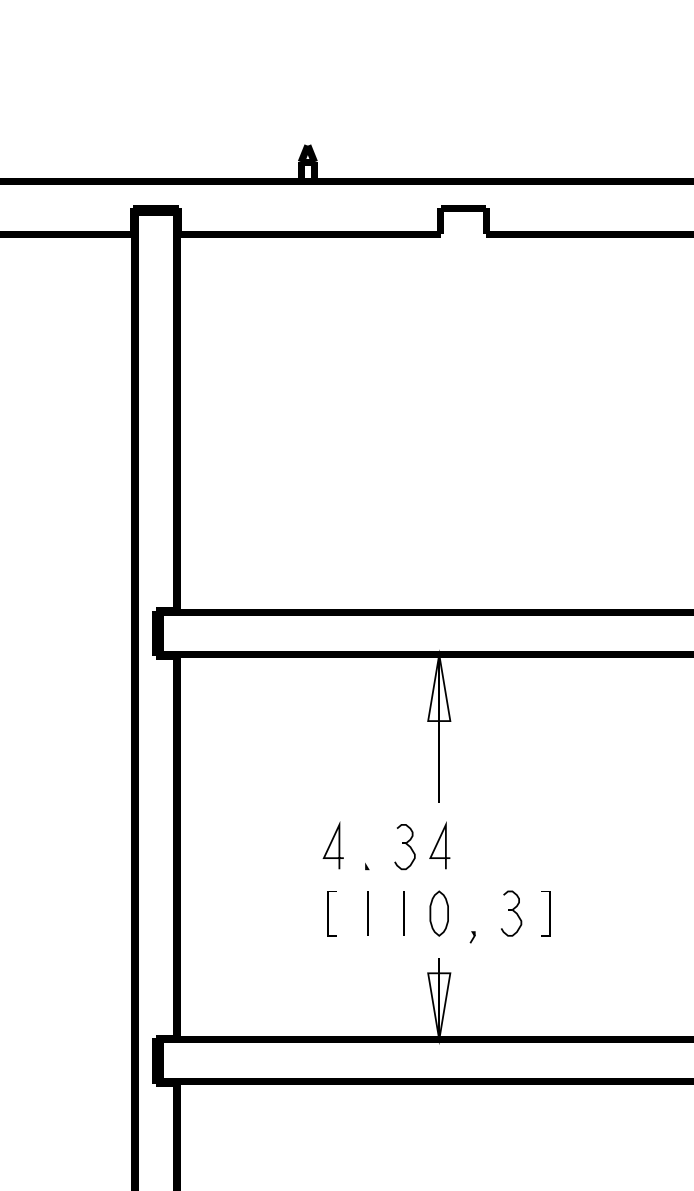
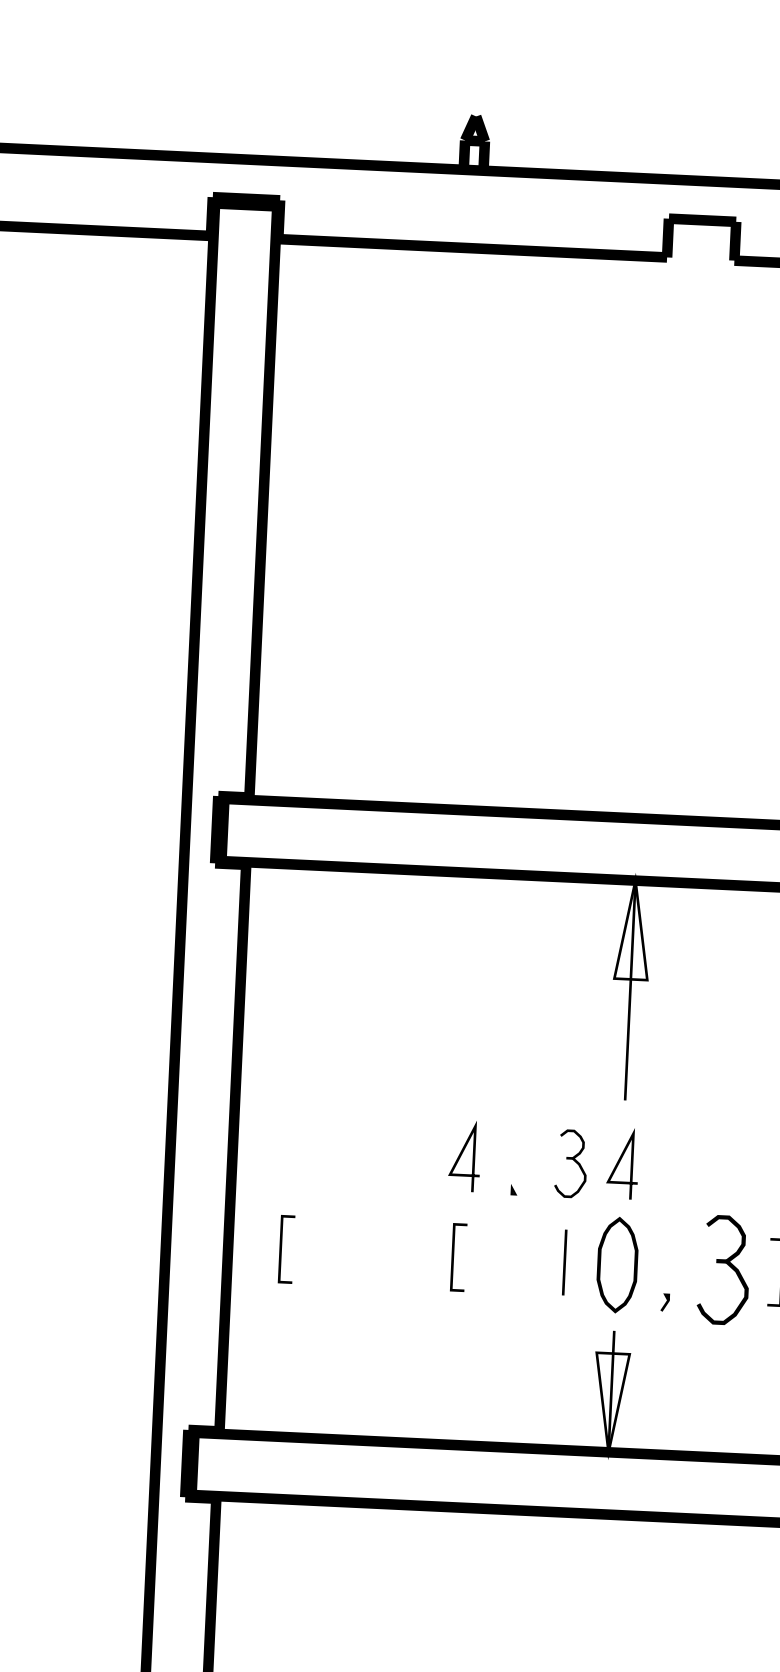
line: (212, 913) -> (280, 1248), added
line: (367, 913) -> (510, 1259), removed
part: (438, 913) -> (616, 1264), size x1.4
part: (511, 913) -> (724, 1269), size x1.6

